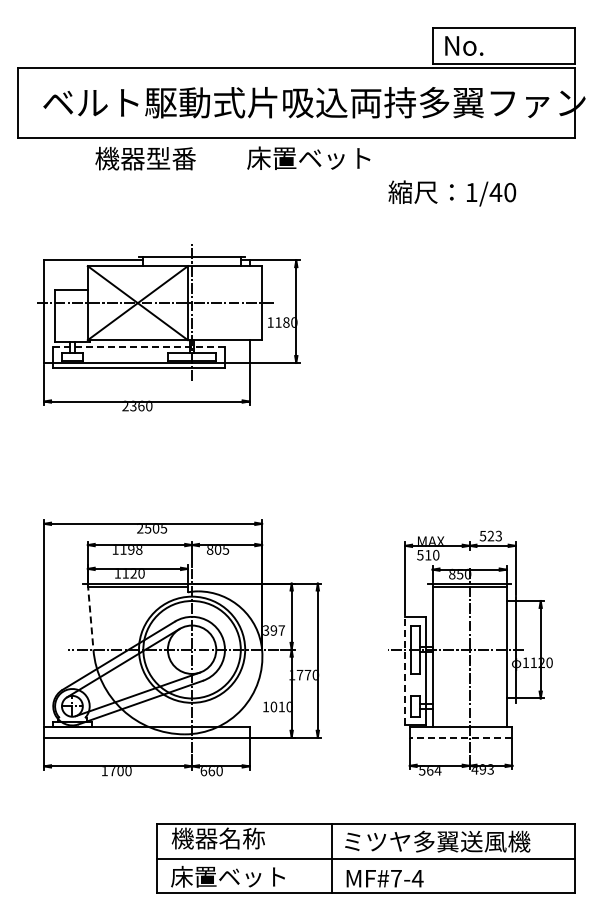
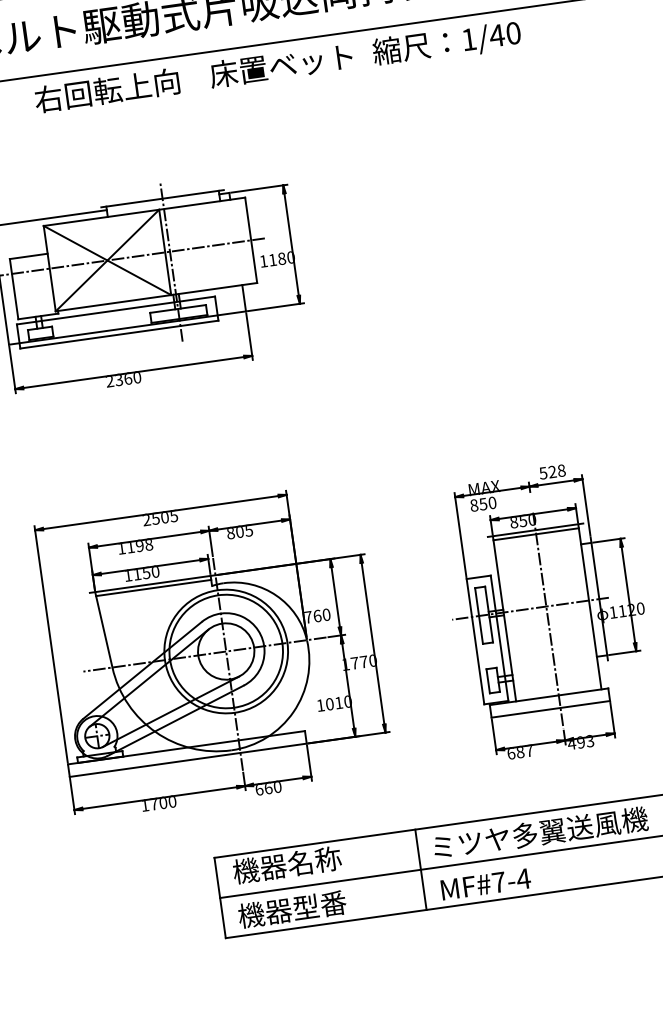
text: (157, 158) -> (106, 90), 機器型番 -> 右回転上向
text: (452, 193) -> (447, 43), moved
line: (139, 346) -> (116, 310), dashed -> solid
text: (498, 536) -> (561, 471), 523 -> 528
text: (424, 554) -> (478, 503), 510 -> 850
text: (133, 574) -> (146, 574), 1120 -> 1150
line: (90, 617) -> (103, 630), dashed -> solid
text: (274, 630) -> (318, 615), 397 -> 760
line: (405, 670) -> (475, 640), dashed -> solid
line: (460, 737) -> (550, 709), dashed -> solid
text: (430, 771) -> (520, 753), 564 -> 687
text: (227, 876) -> (303, 907), 床置ベット -> 機器型番

